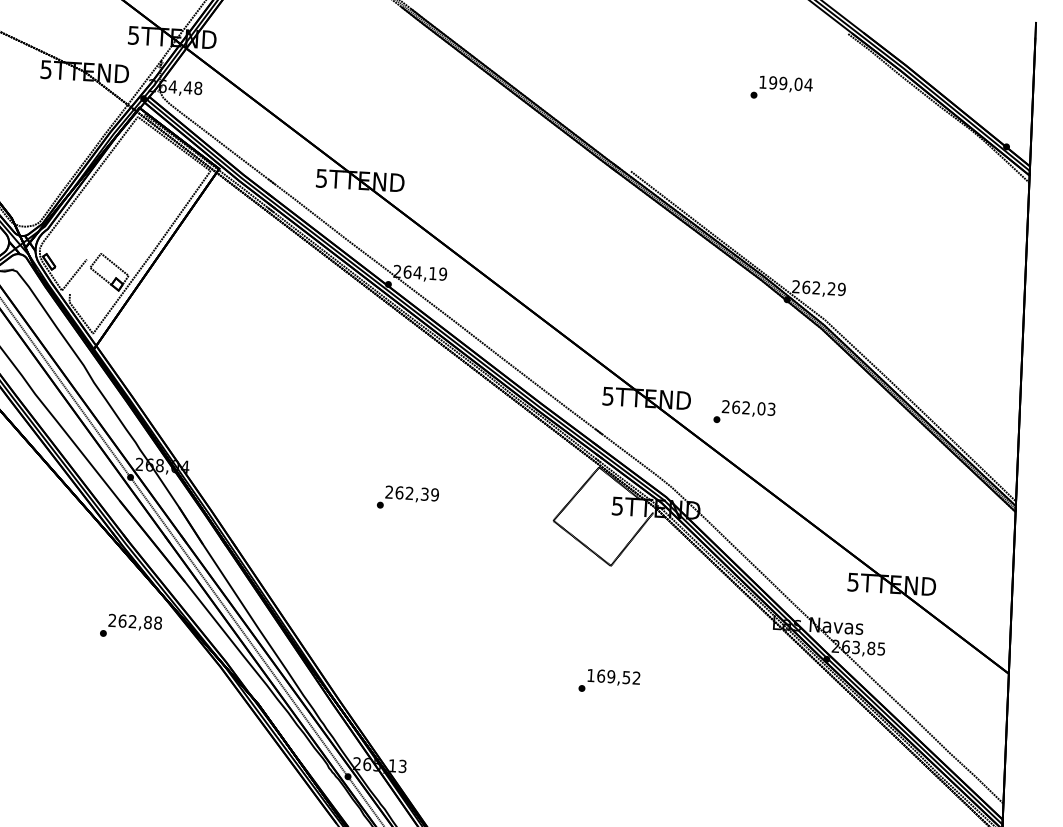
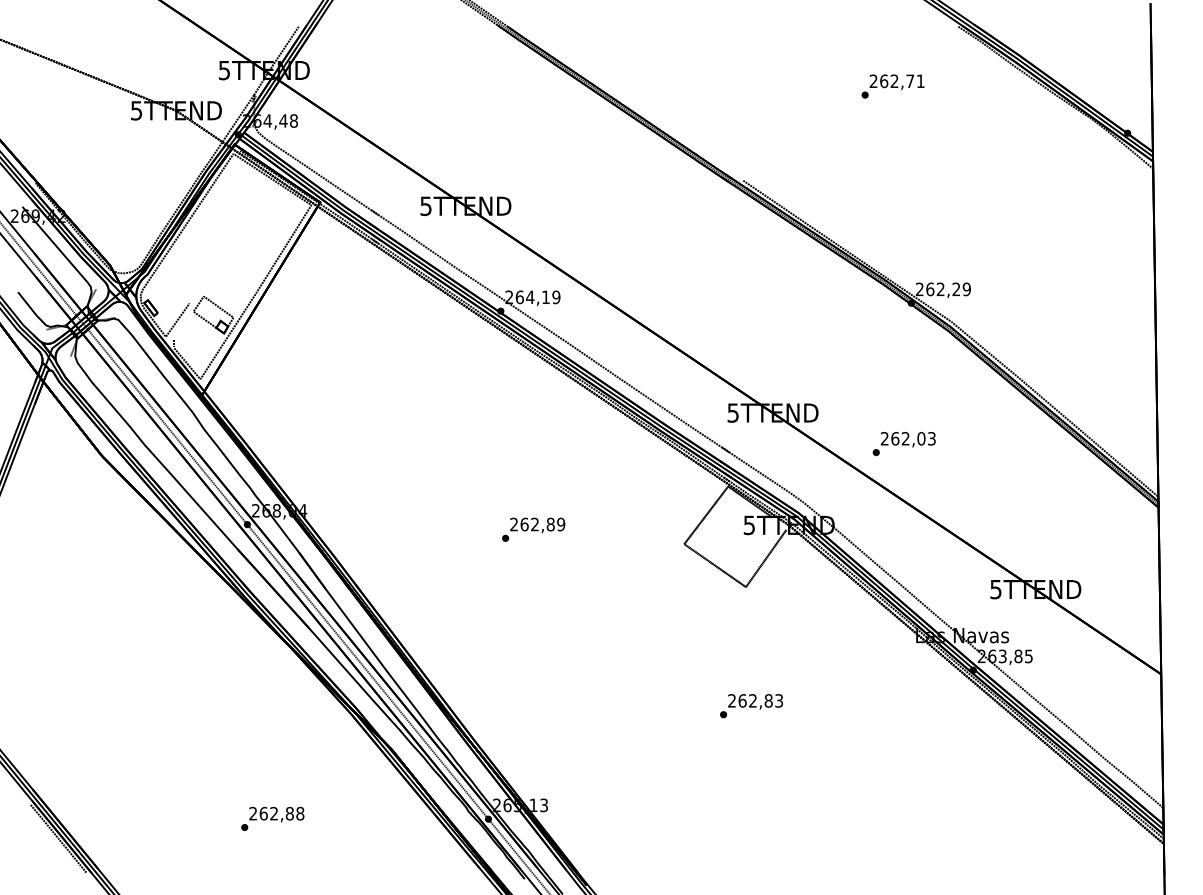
text: (785, 83) -> (896, 81), 199,04 -> 262,71
text: (743, 413) -> (903, 444), moved
text: (424, 494) -> (550, 524), 262,39 -> 262,89
text: (130, 626) -> (272, 818), moved
text: (613, 676) -> (755, 700), 169,52 -> 262,83

